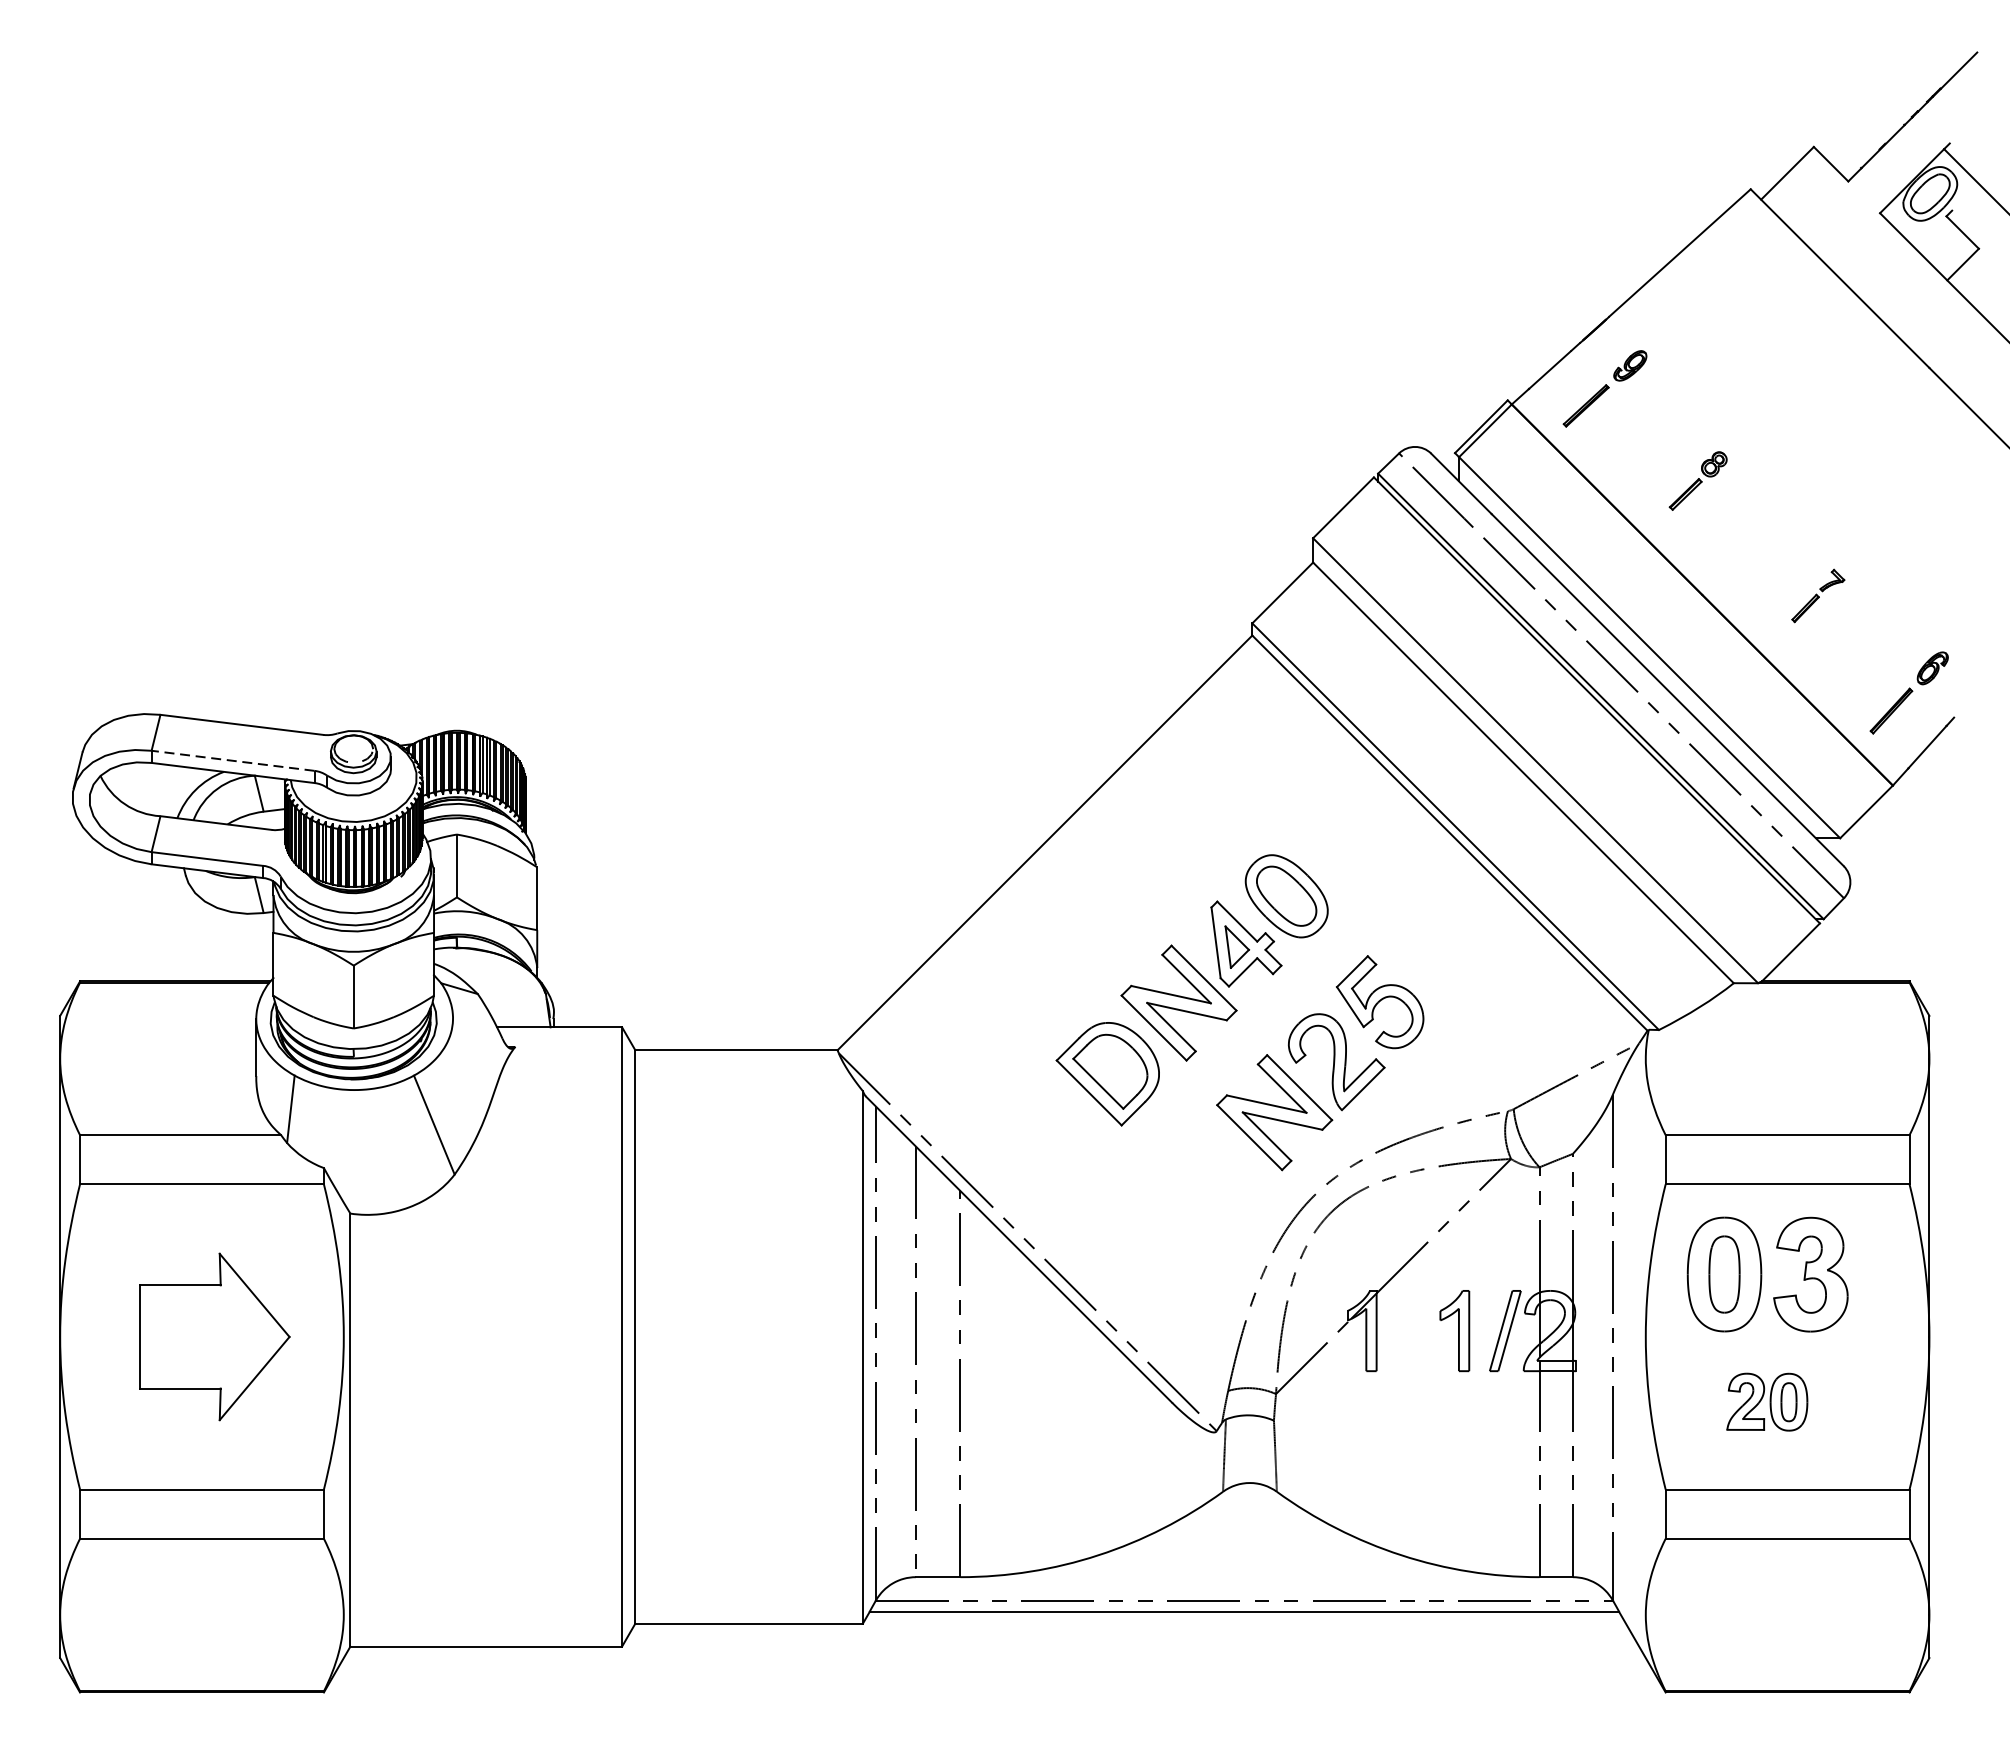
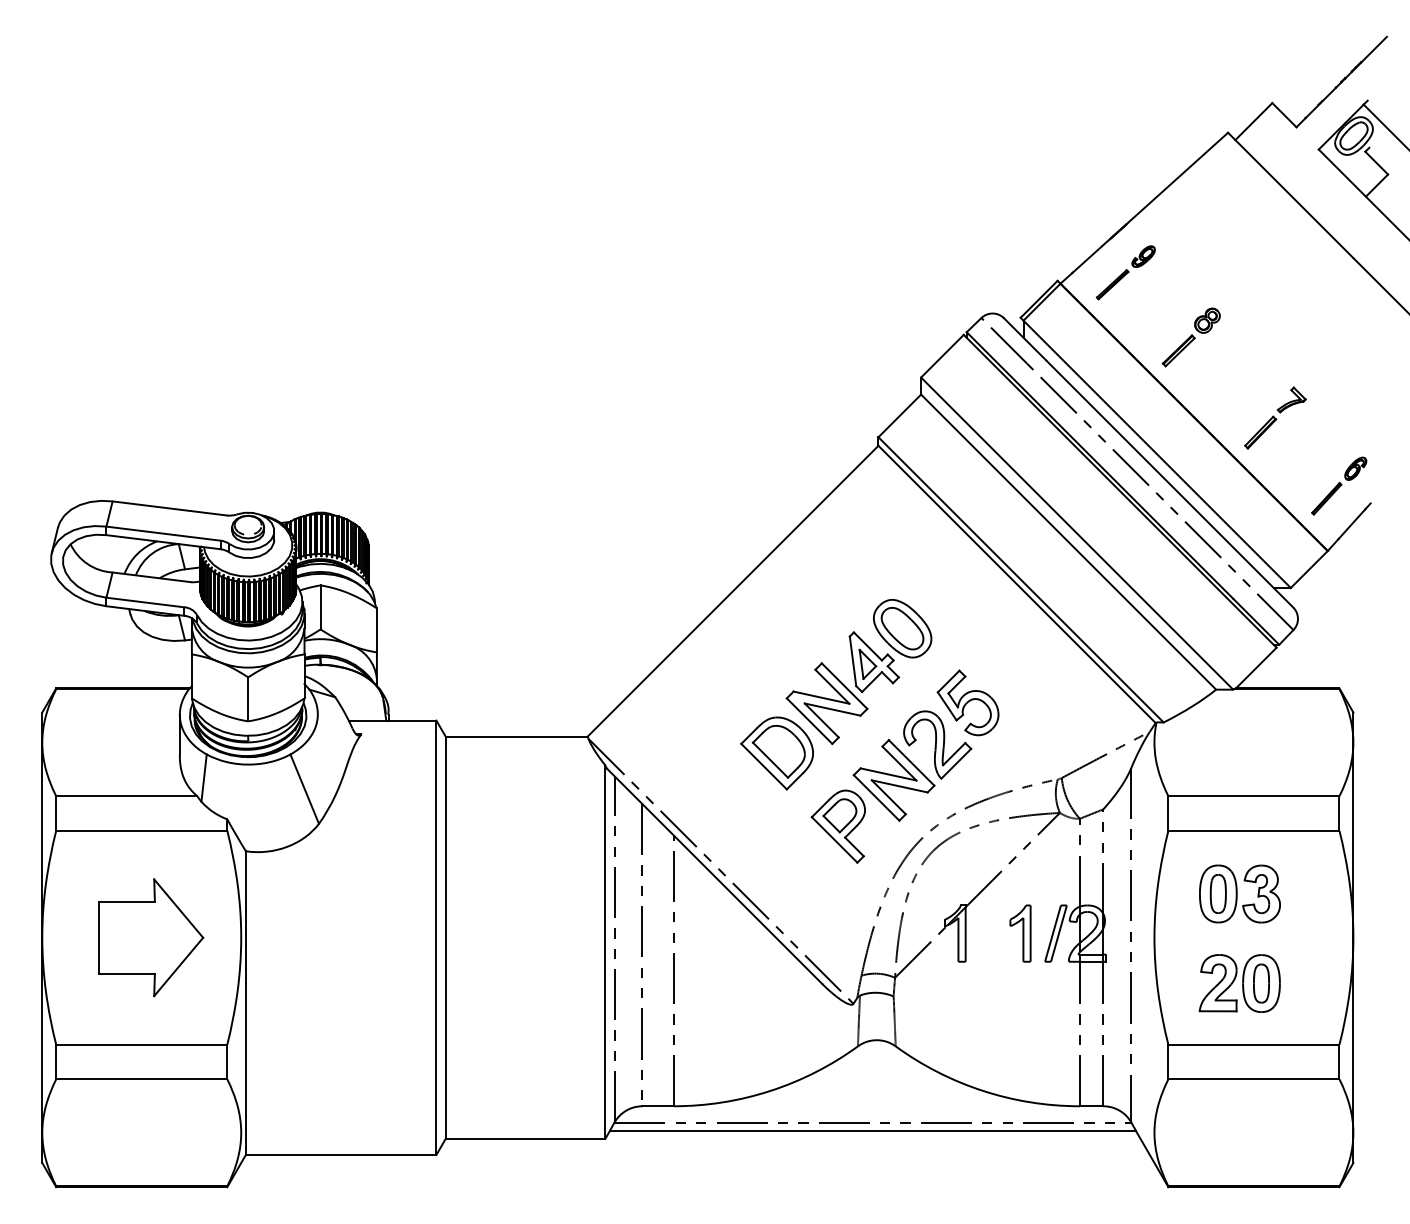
part: (1697, 481) -> (1190, 337), size x1.43
part: (1818, 595) -> (1275, 417), size x1.67
line: (232, 760) -> (163, 533), dashed -> solid
part: (1193, 1178) -> (837, 826), added
part: (1767, 1273) -> (1239, 893), size x0.71
part: (1767, 1402) -> (1239, 983), size x1.43

